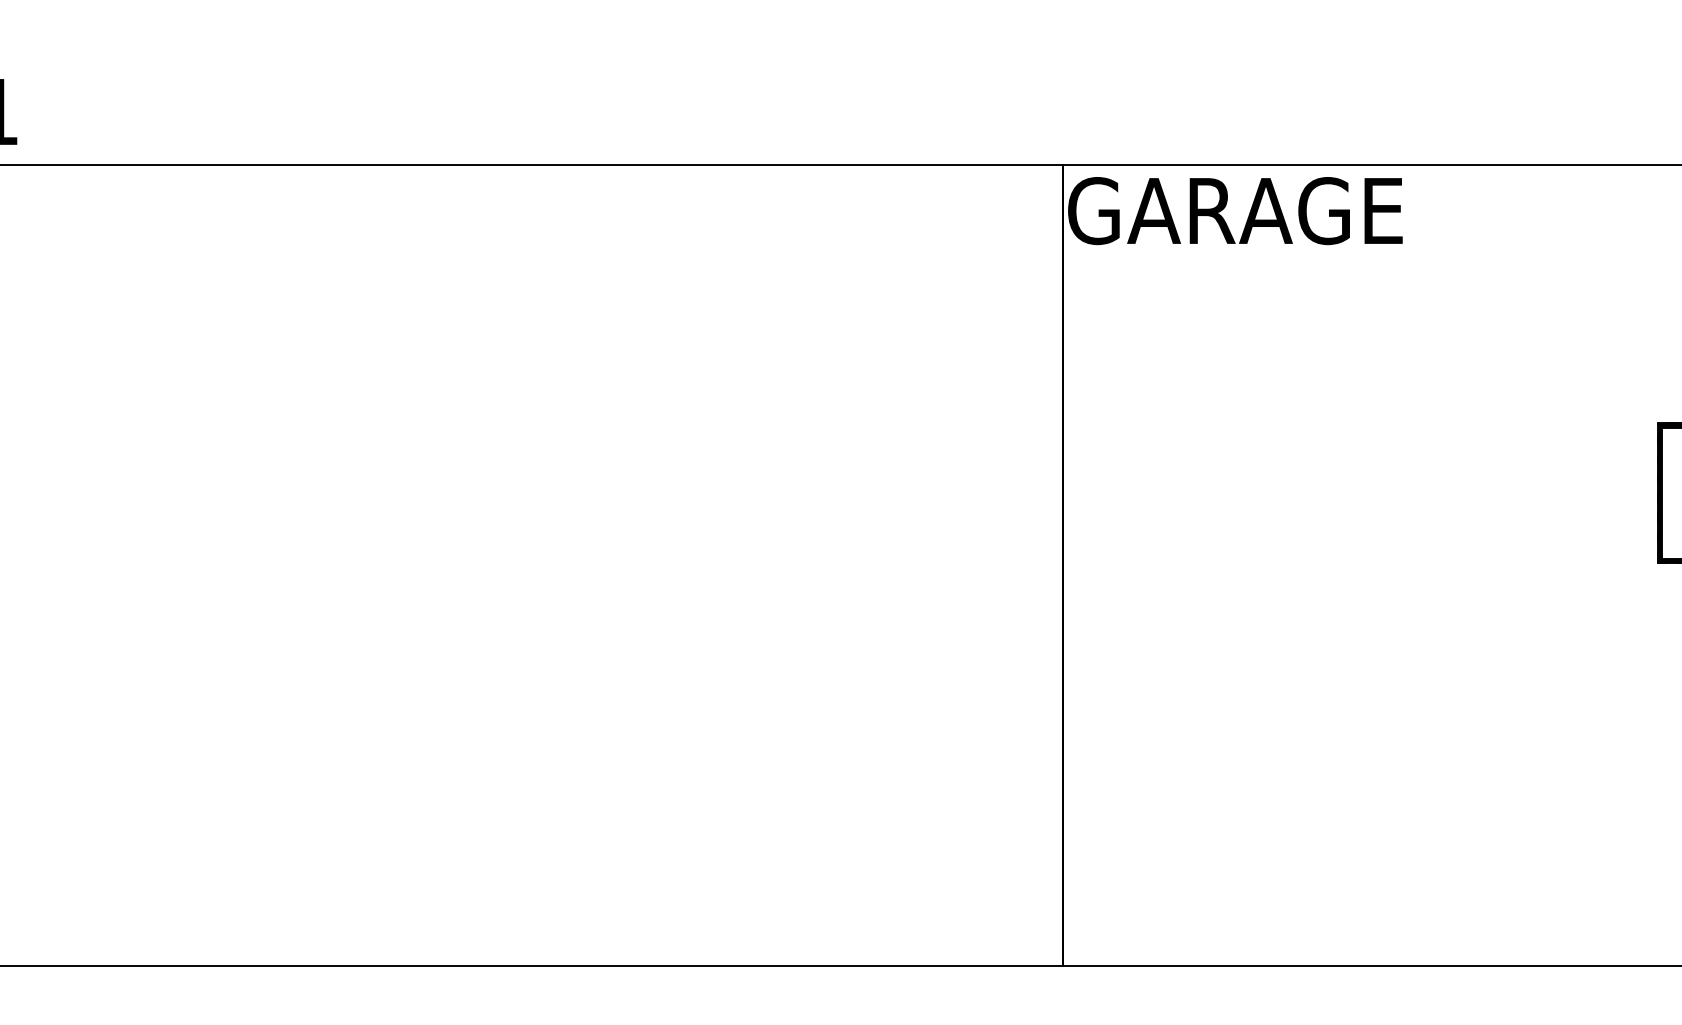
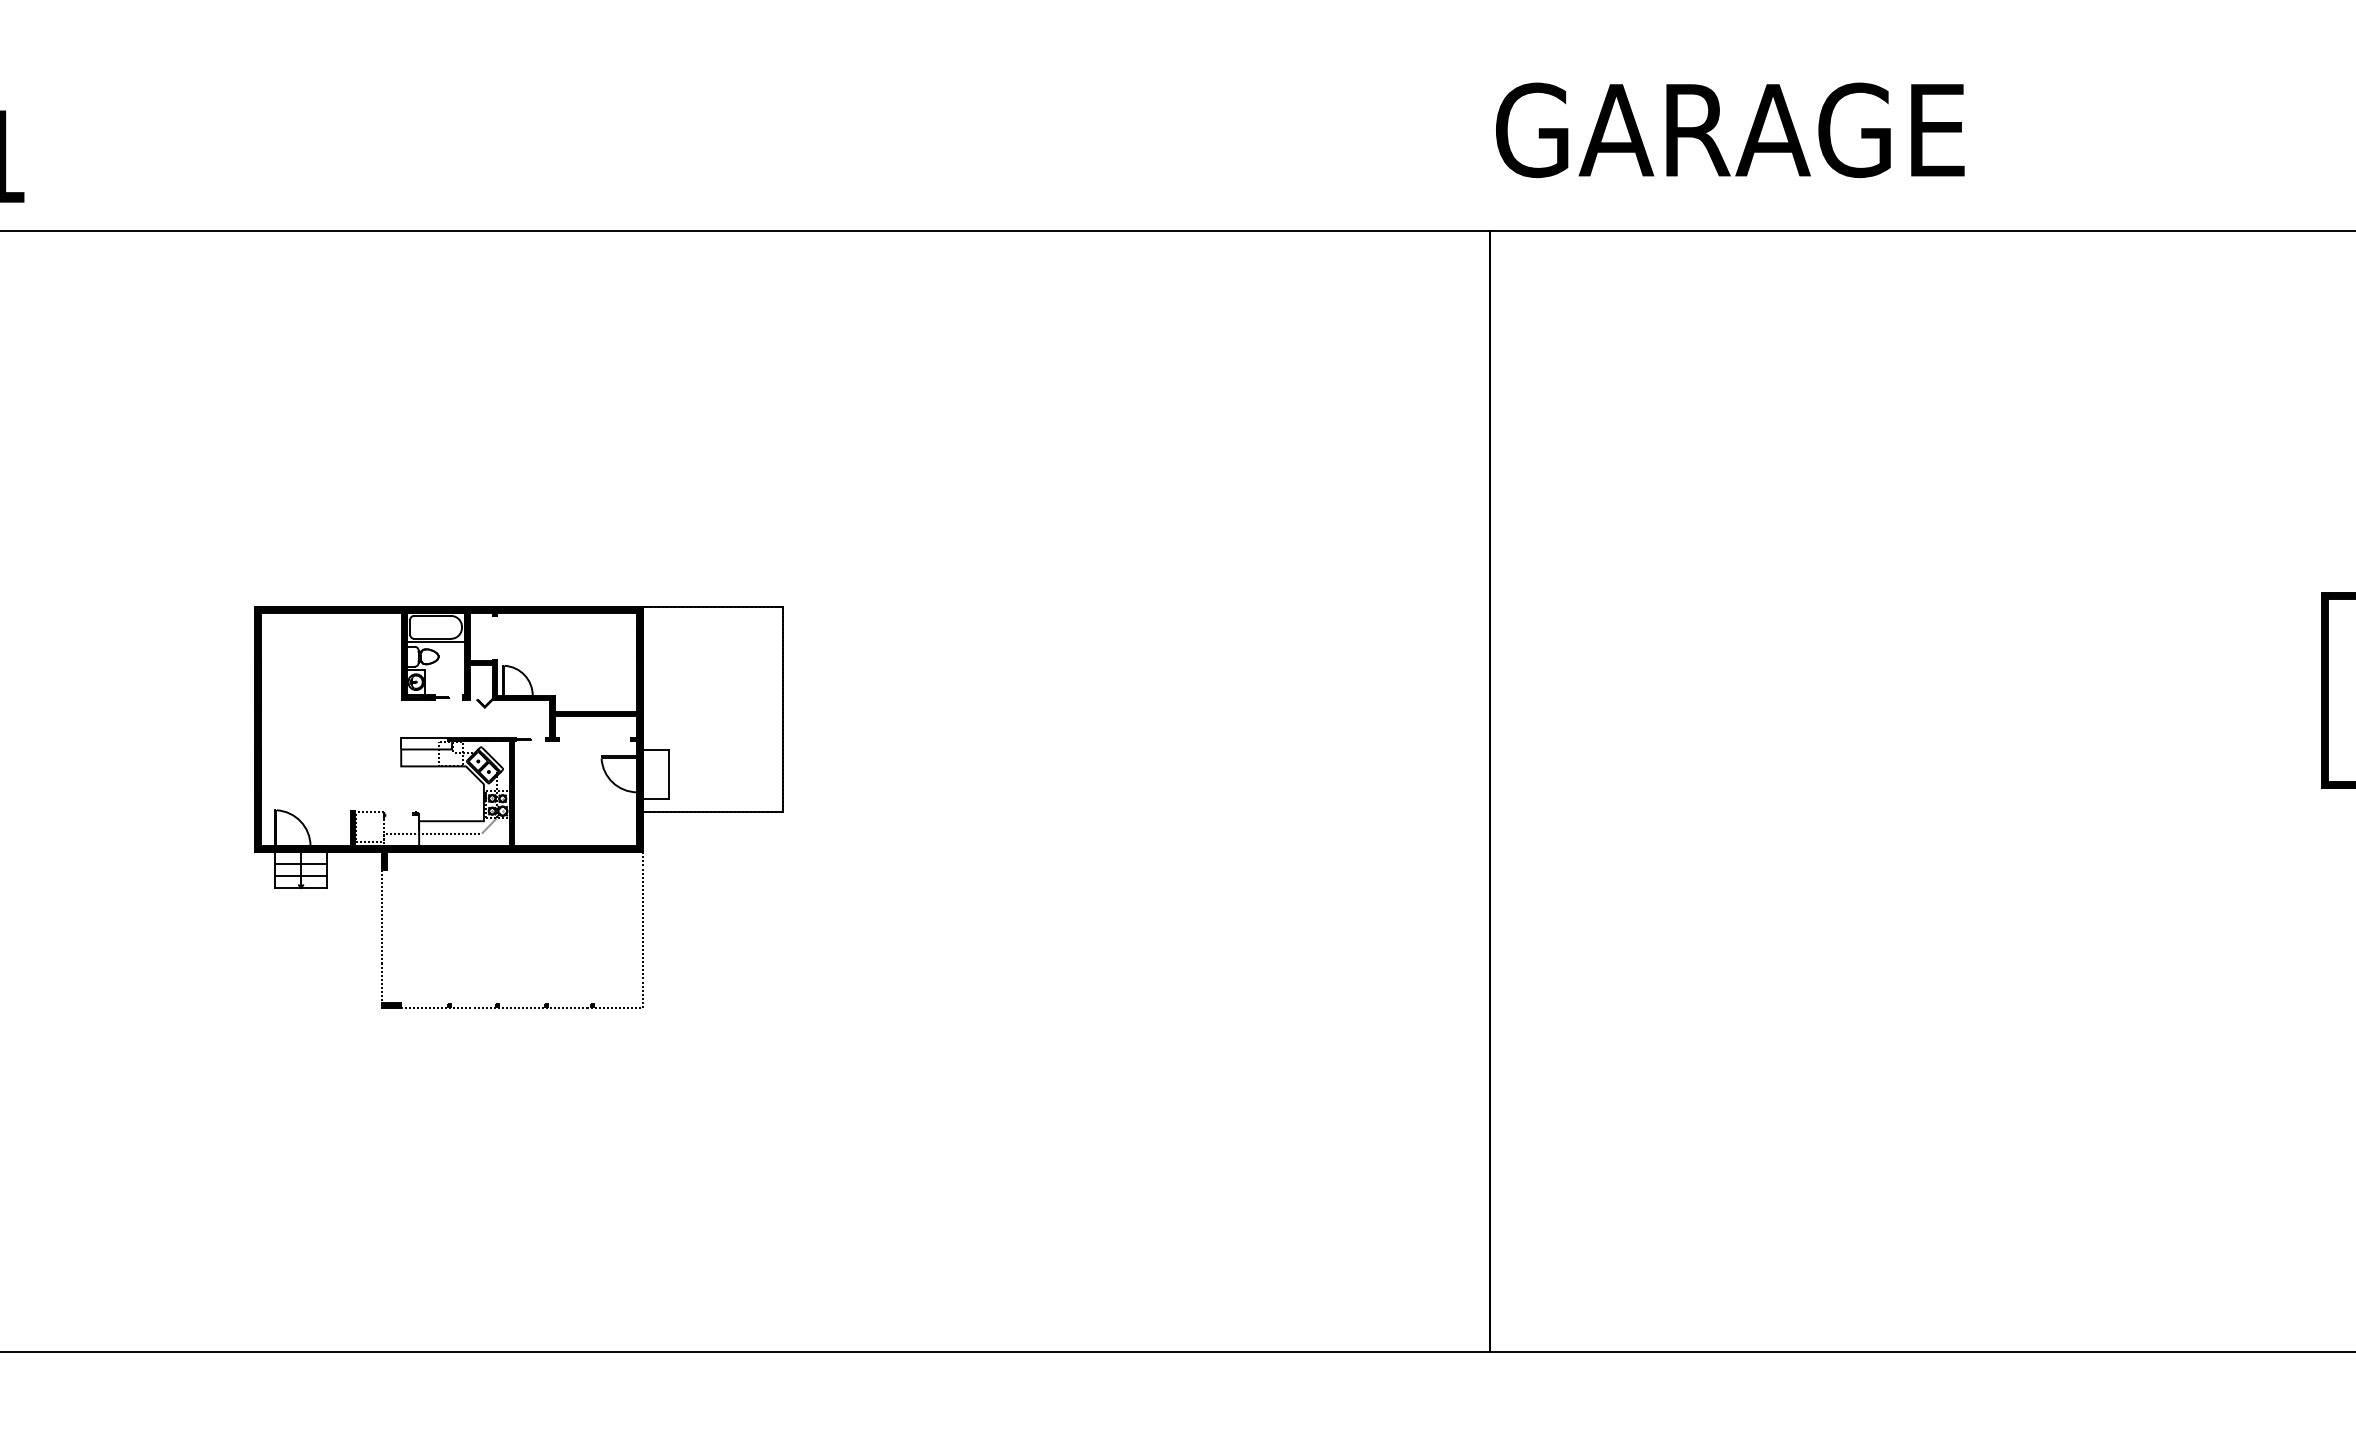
text: (1235, 211) -> (1730, 130), moved
part: (370, 576) -> (518, 807), added

